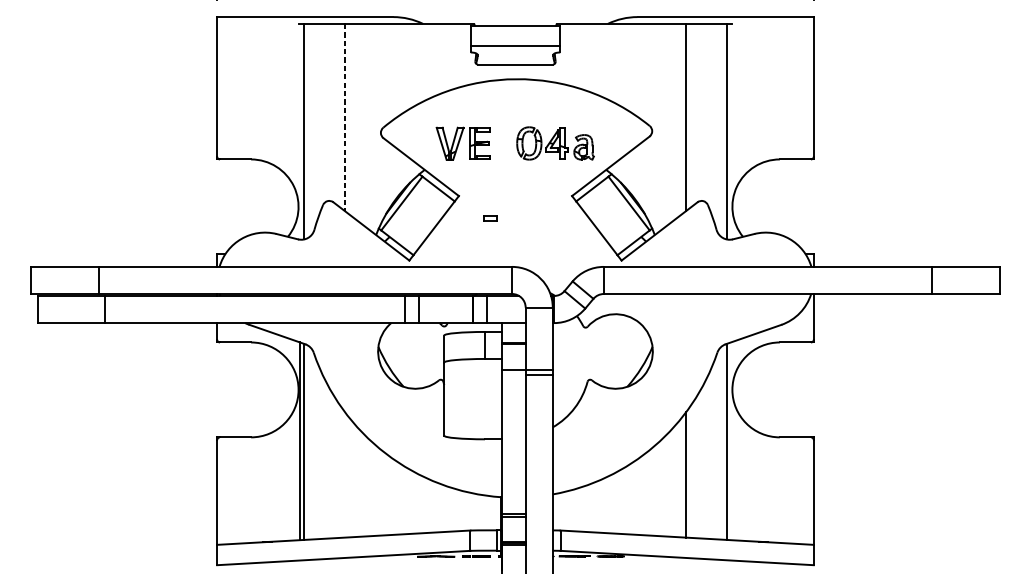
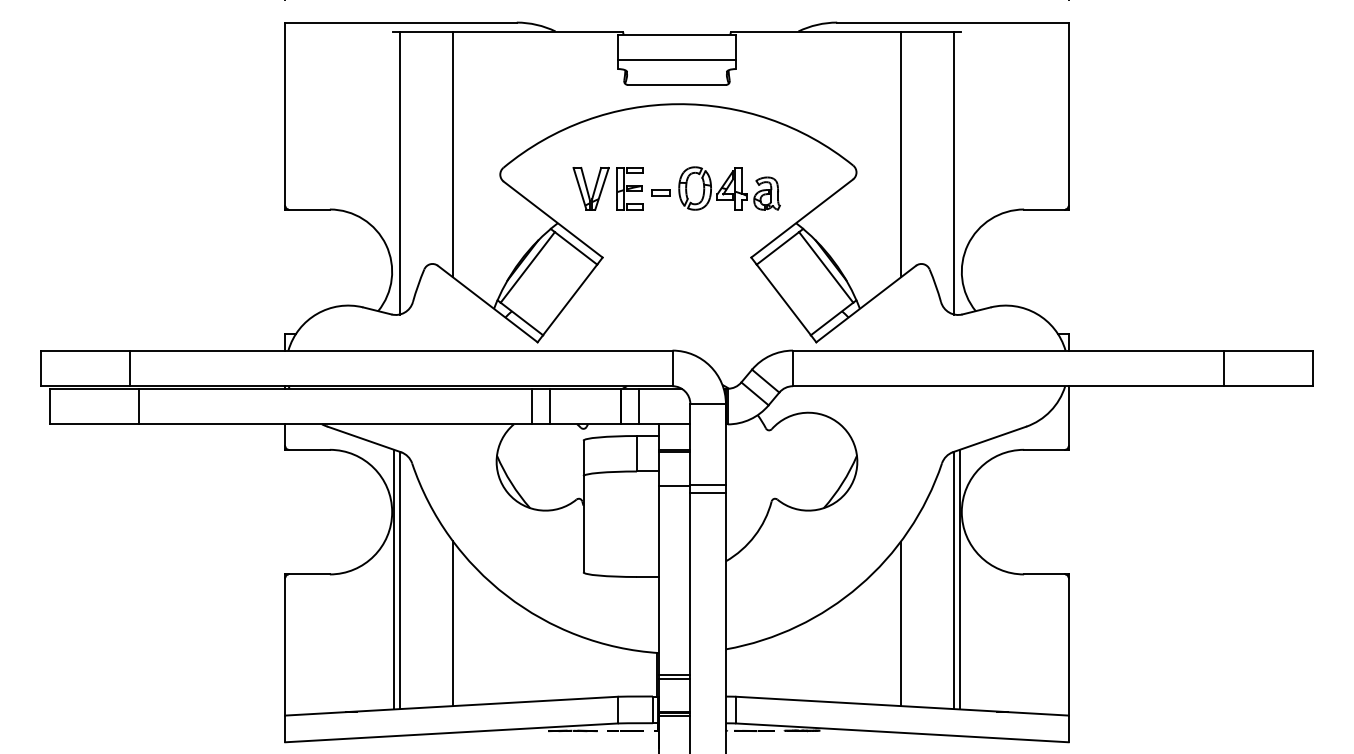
line: (345, 117) -> (453, 154), dashed -> solid
part: (489, 218) -> (660, 192), moved
line: (730, 441) -> (959, 579), added
line: (345, 474) -> (453, 623), added

